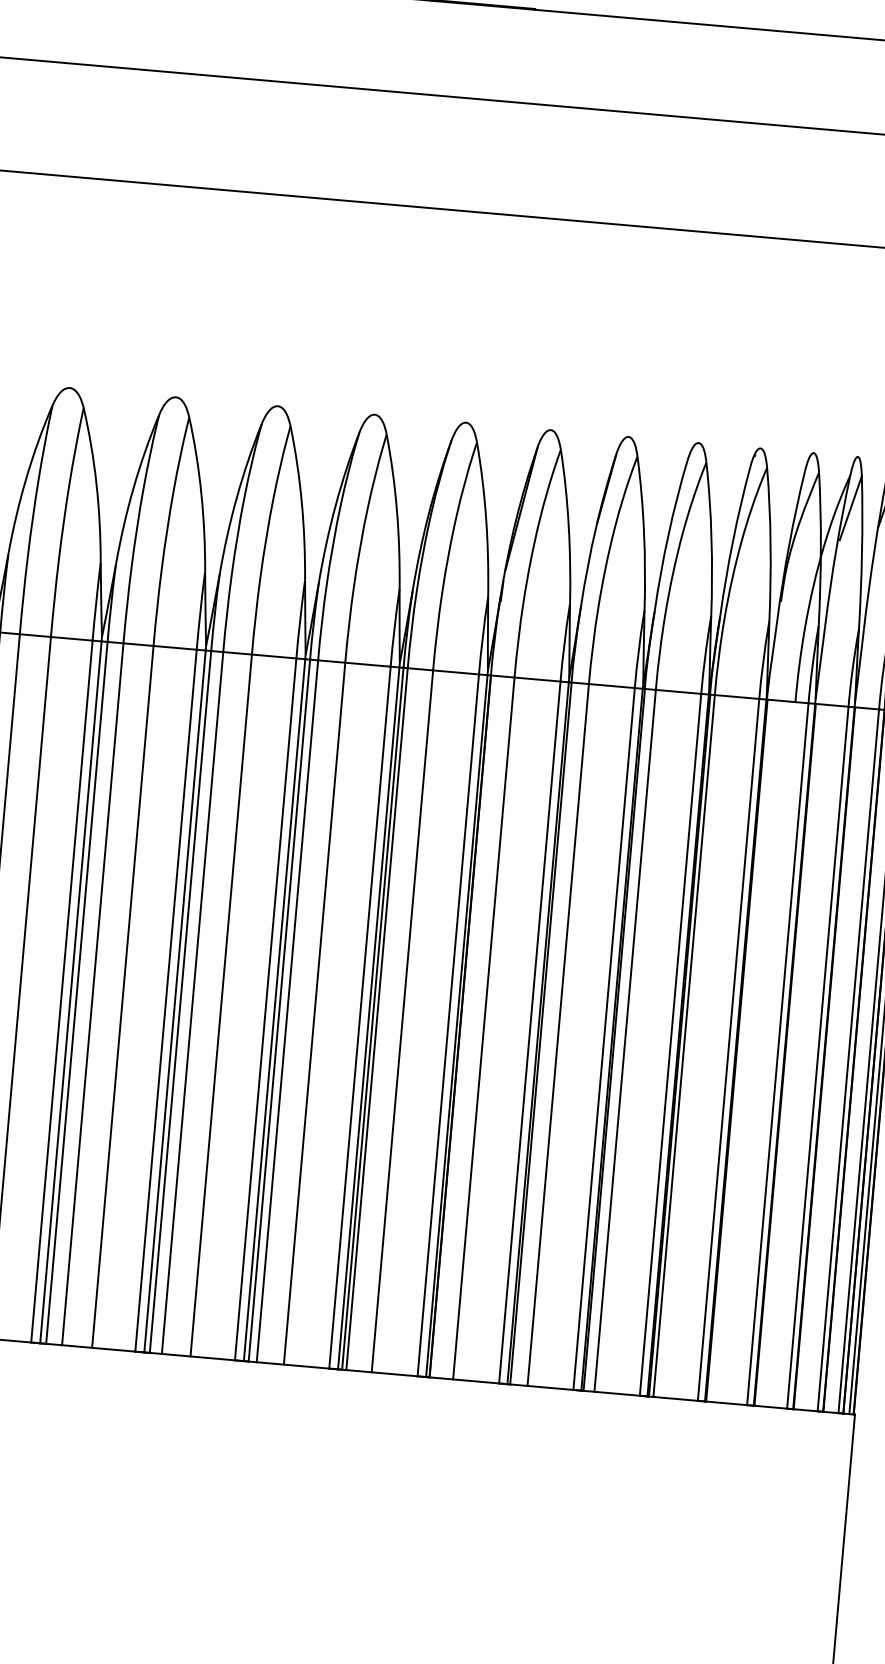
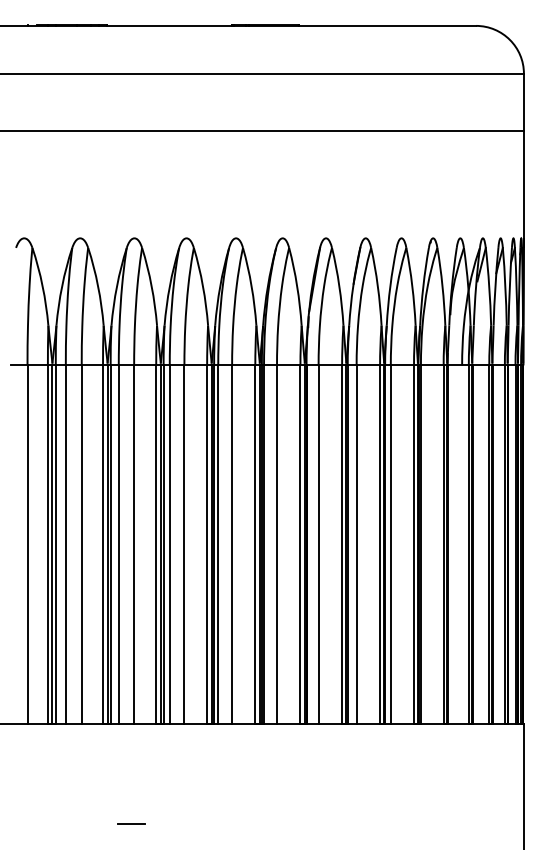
line: (69, 1541) -> (131, 823), added

